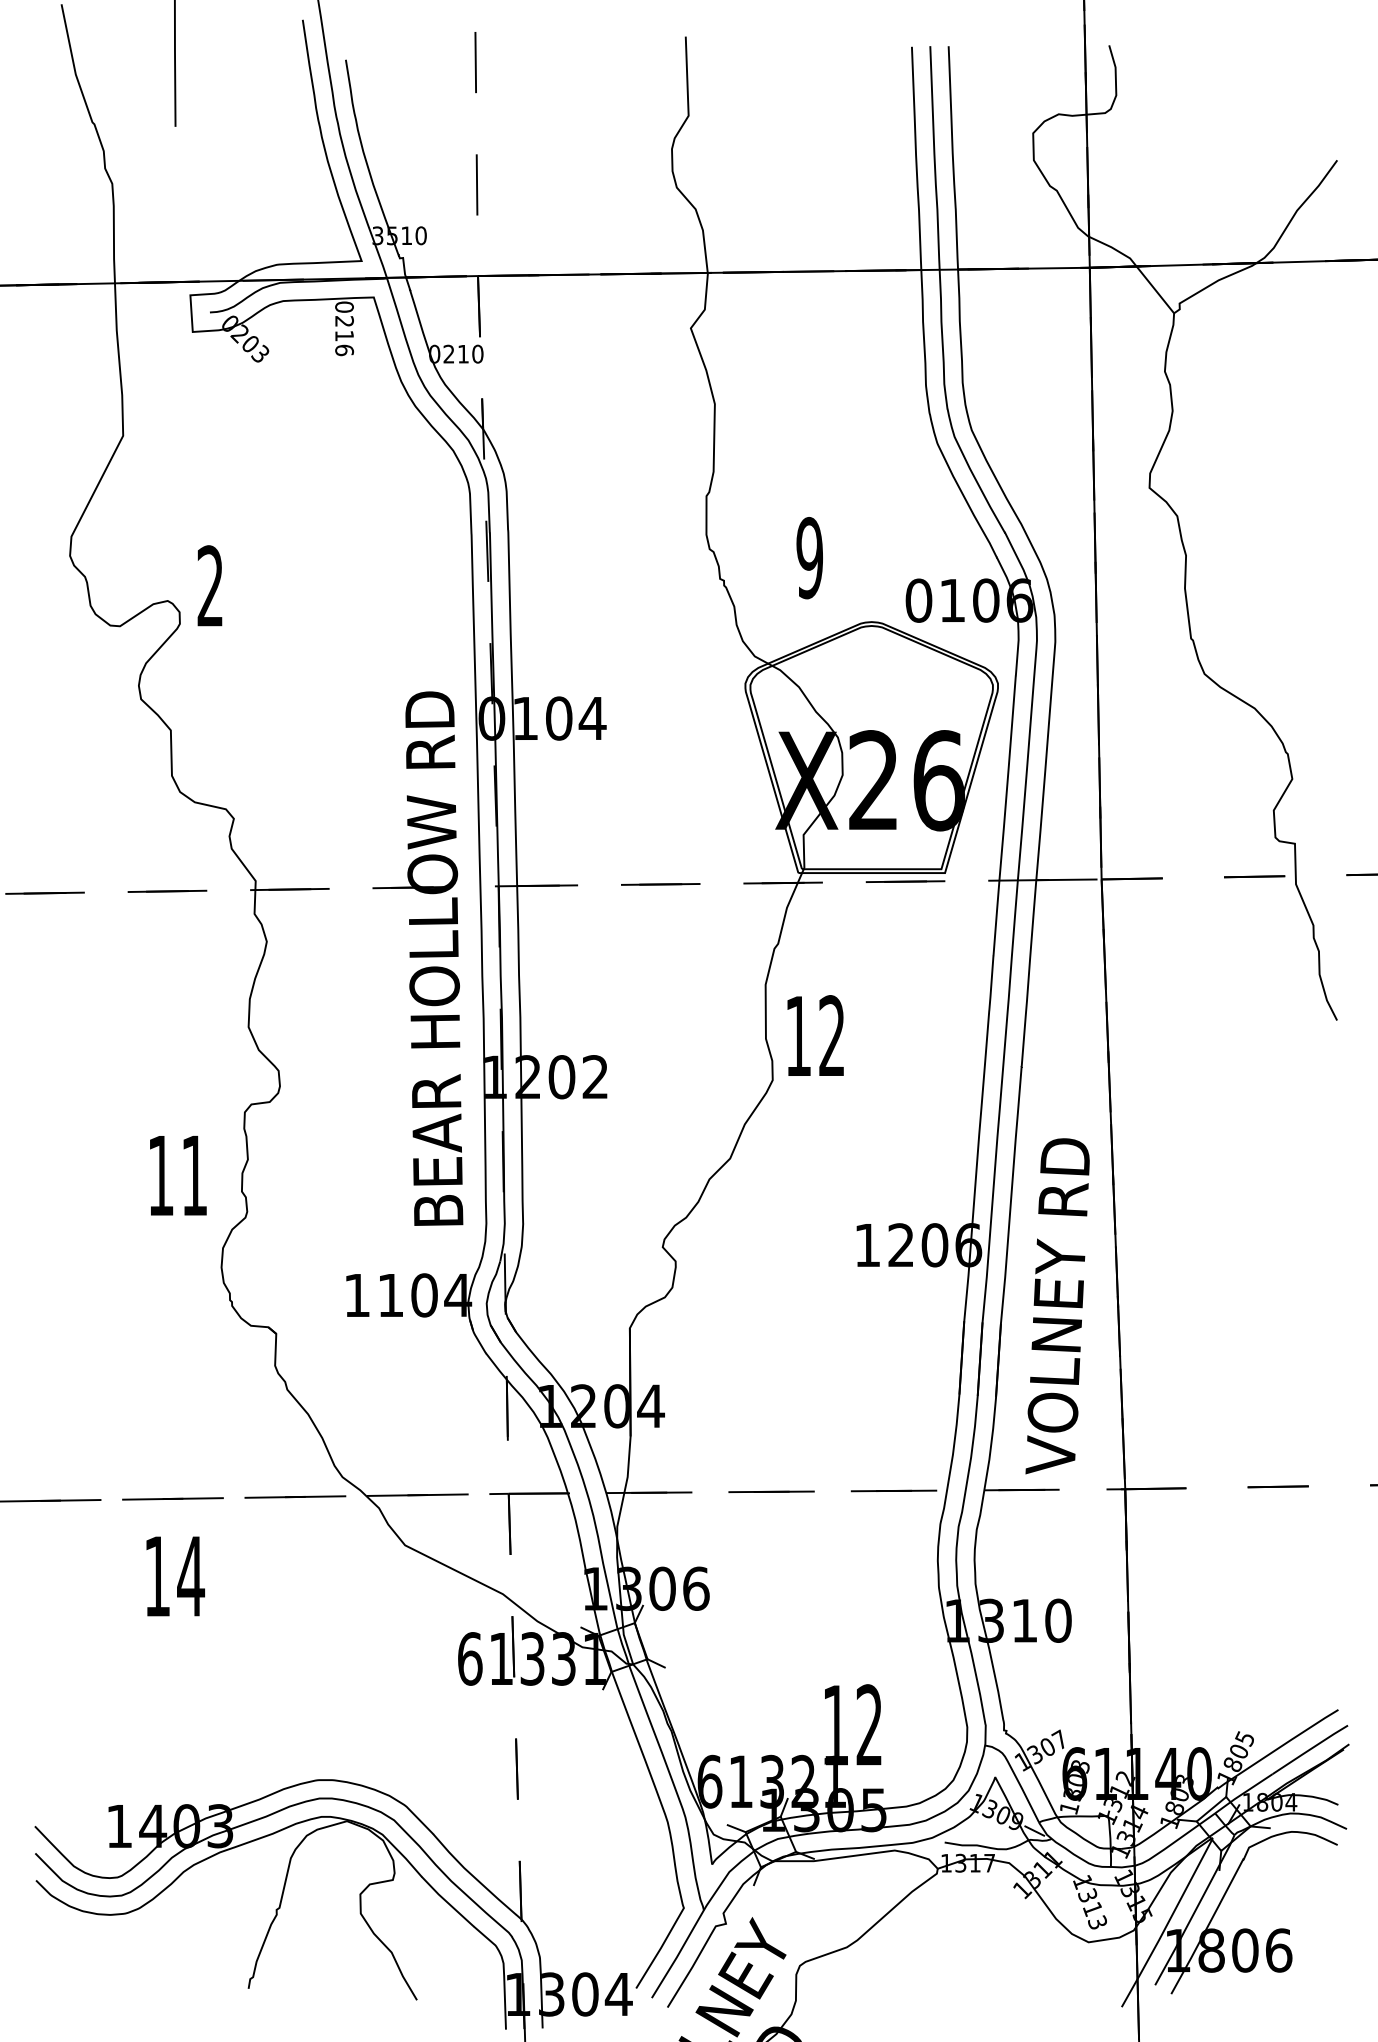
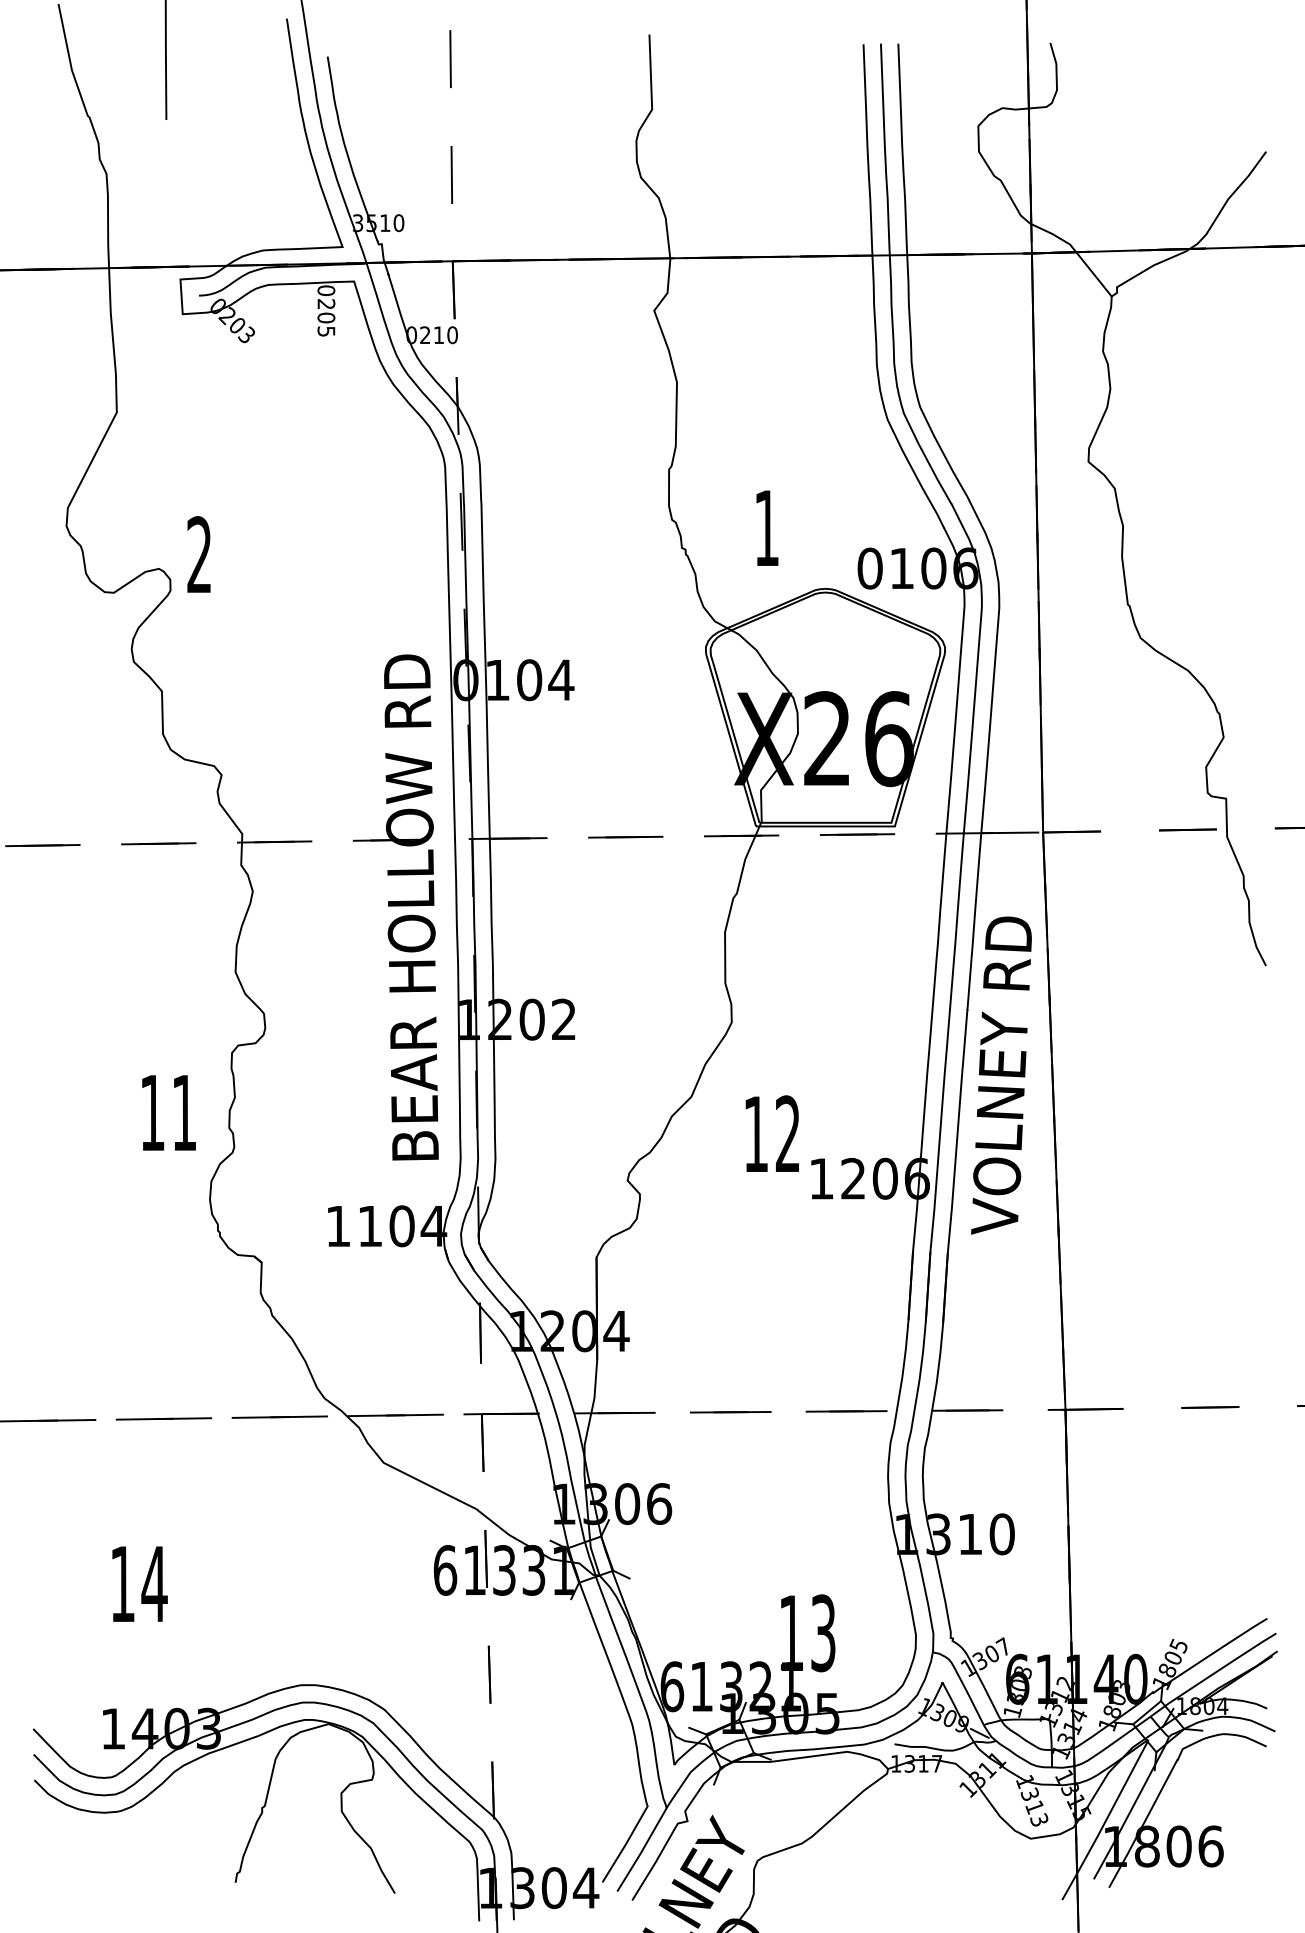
text: (344, 343) -> (326, 325), 0216 -> 0205
text: (809, 558) -> (766, 528), 9 -> 1
text: (815, 1035) -> (772, 1133), moved
text: (1057, 1306) -> (1001, 1075), moved
text: (175, 1576) -> (139, 1584), moved
text: (869, 1725) -> (823, 1633), 12 -> 13

